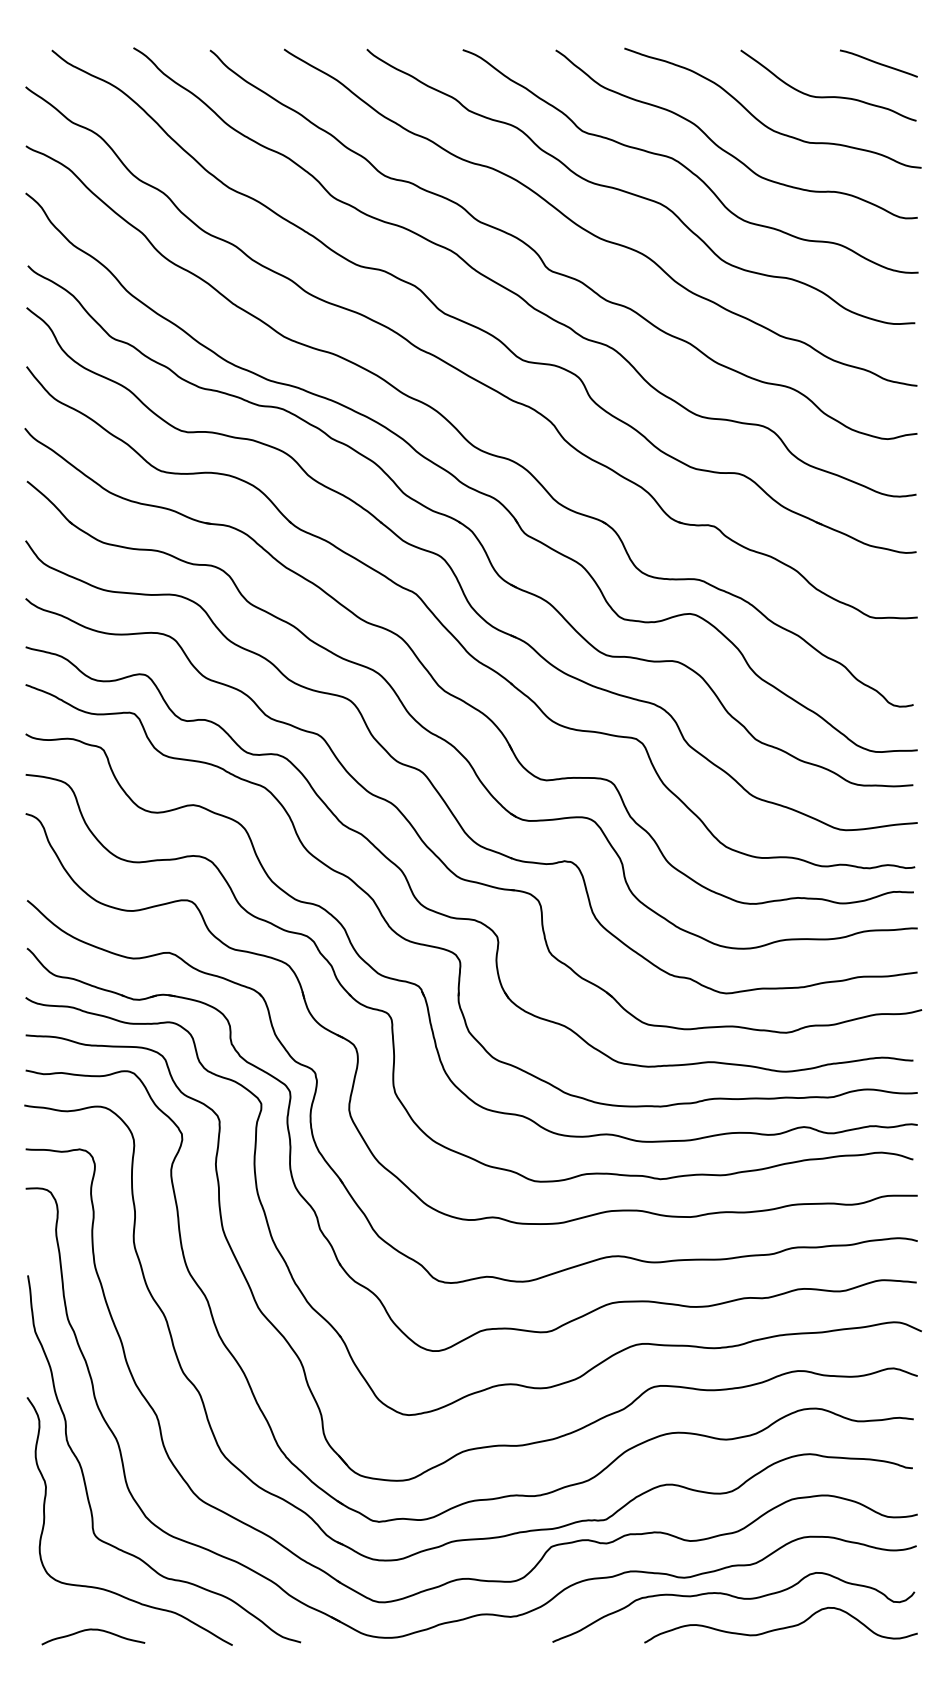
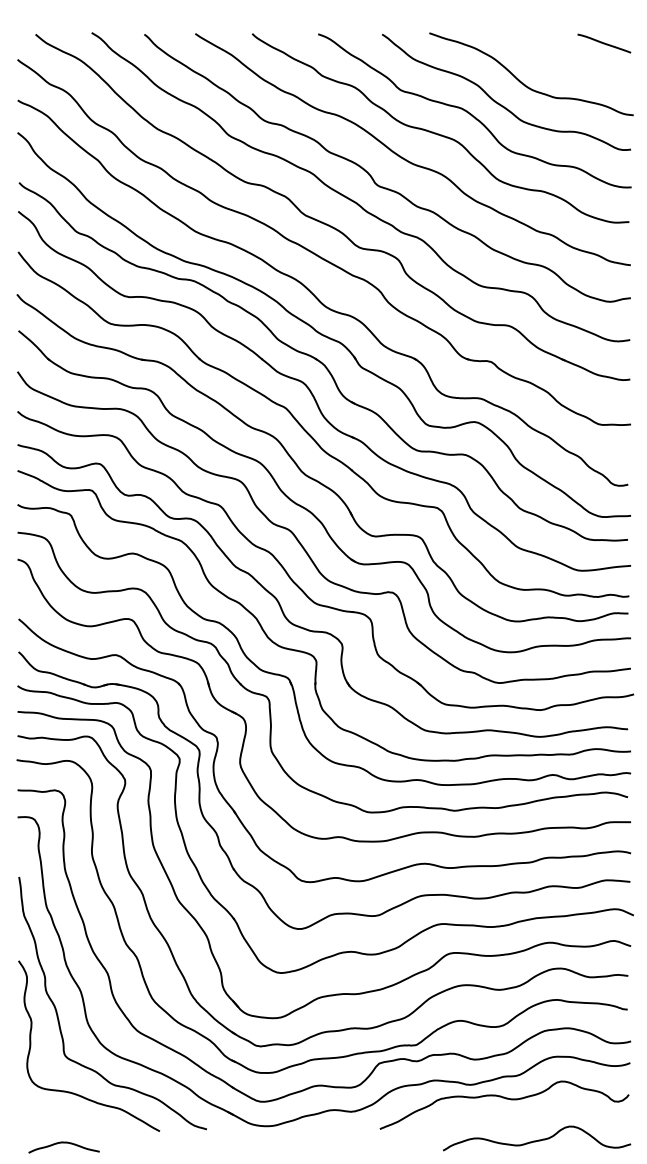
curve: (828, 95) -> (569, 65), removed
curve: (783, 1626) -> (538, 1139), moved
curve: (92, 1630) -> (63, 1143), moved

